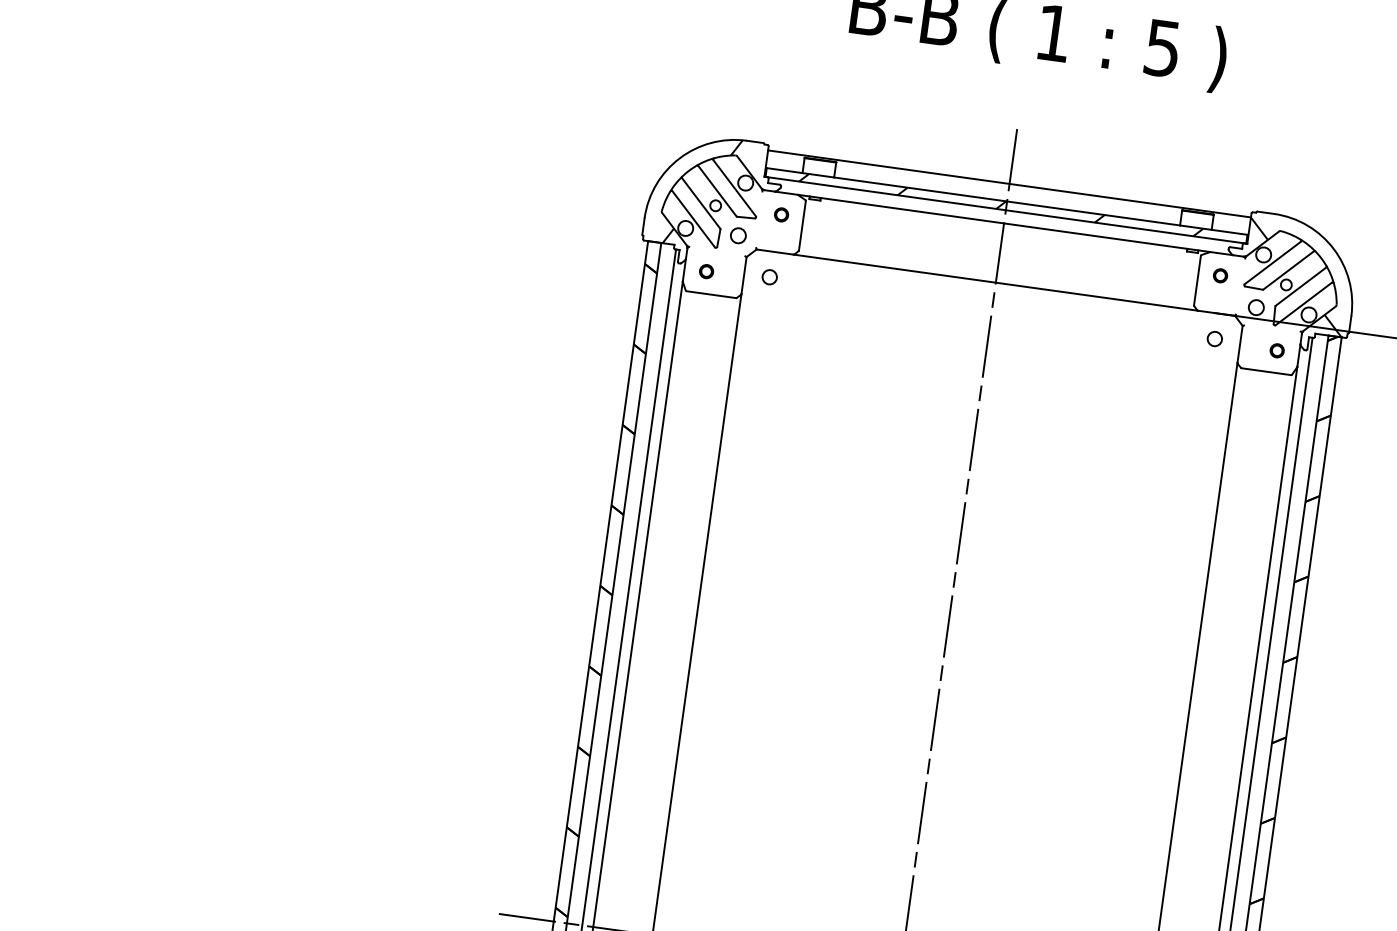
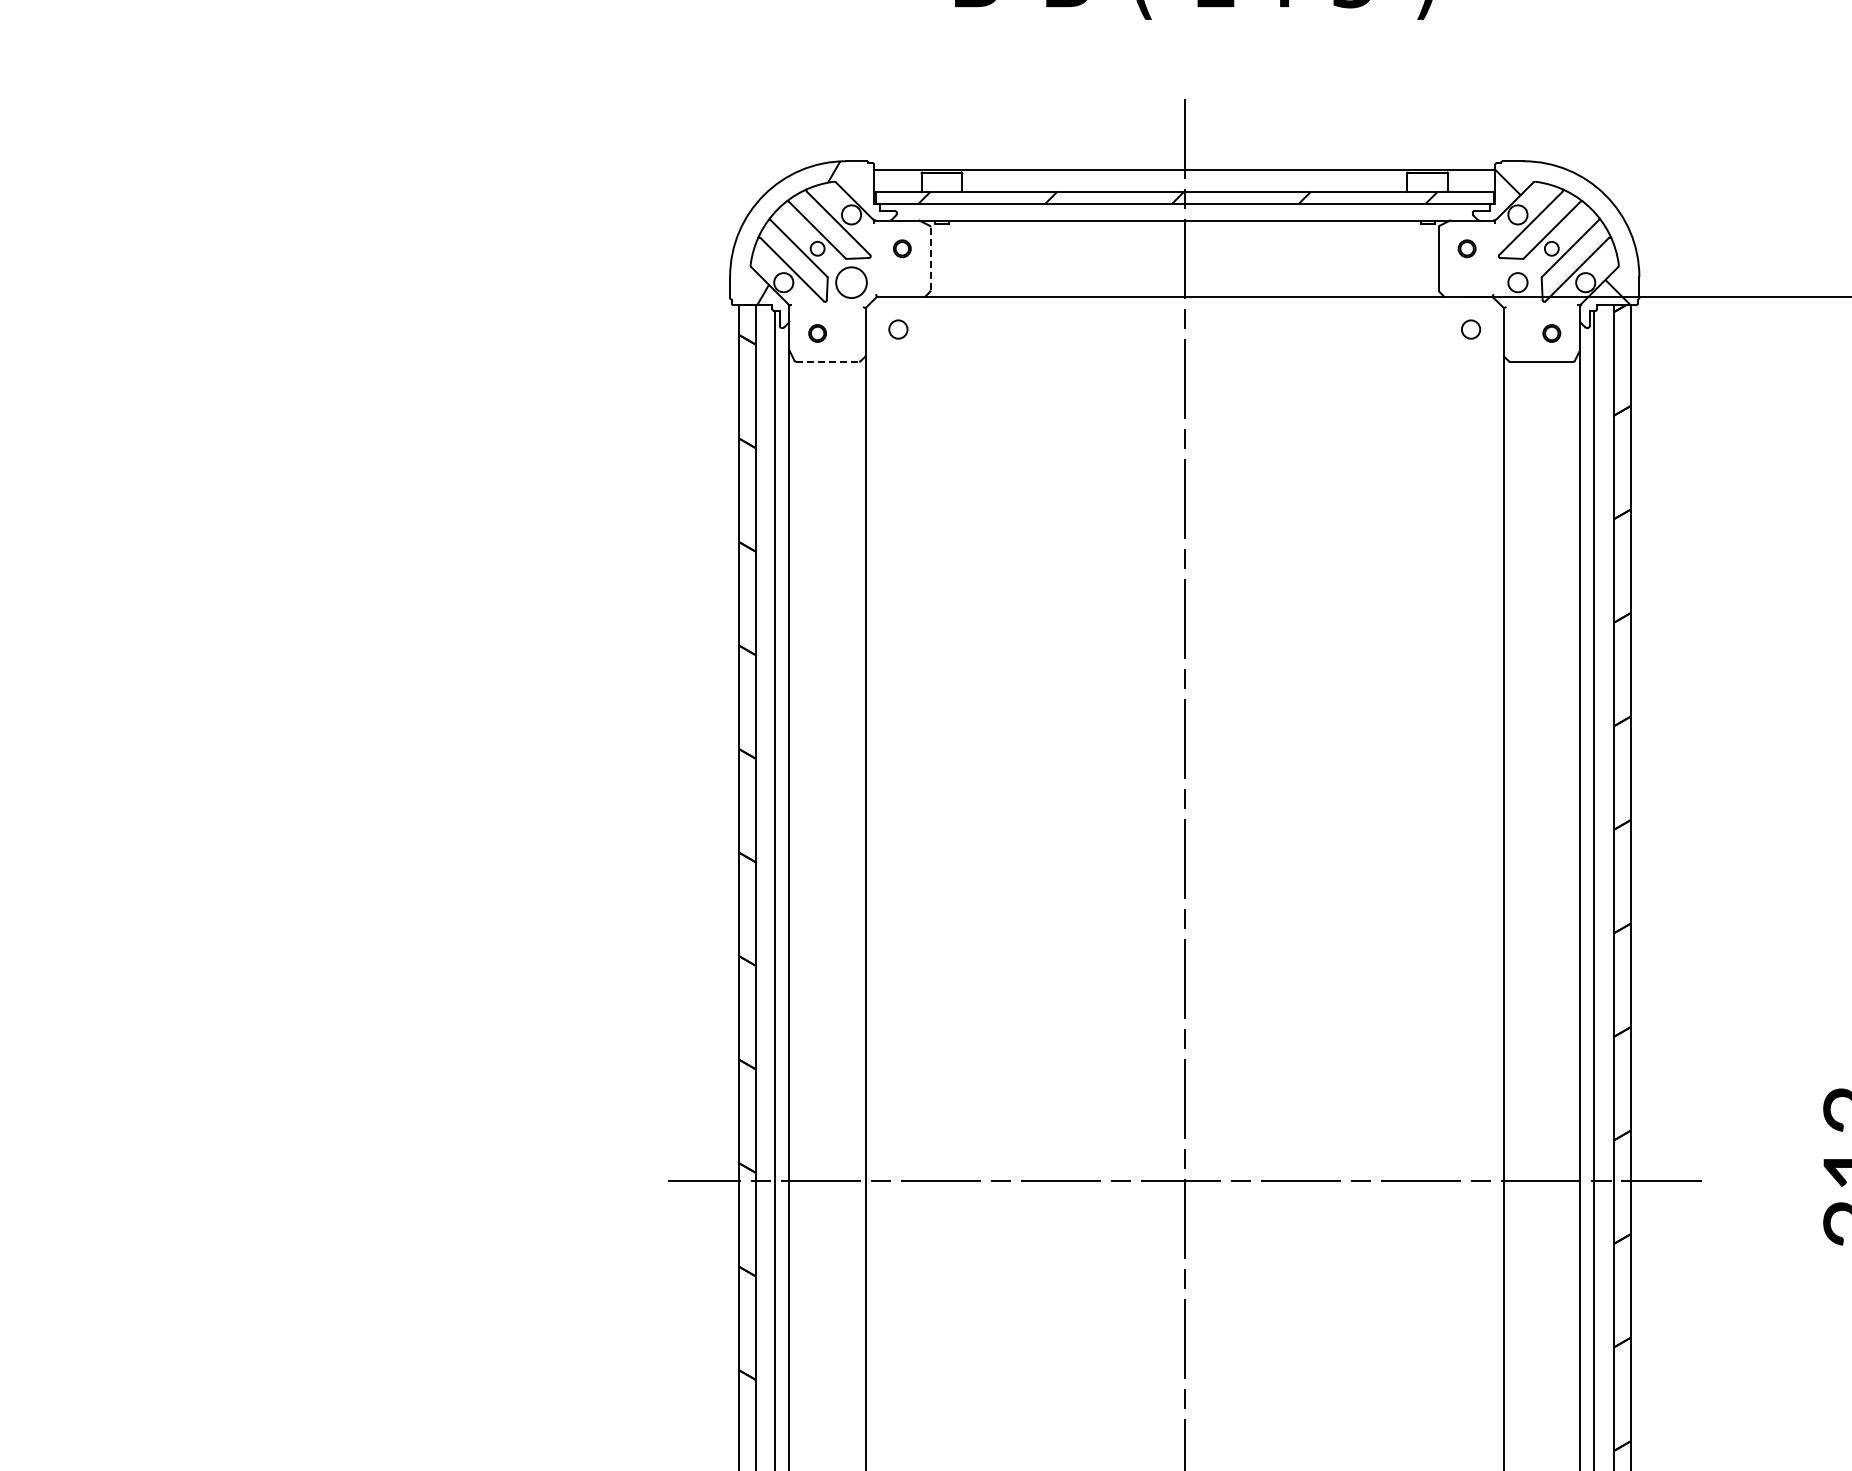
line: (802, 225) -> (930, 258), solid -> dashed
circle: (738, 235) -> (851, 282), size x1.6
line: (711, 294) -> (827, 361), solid -> dashed

